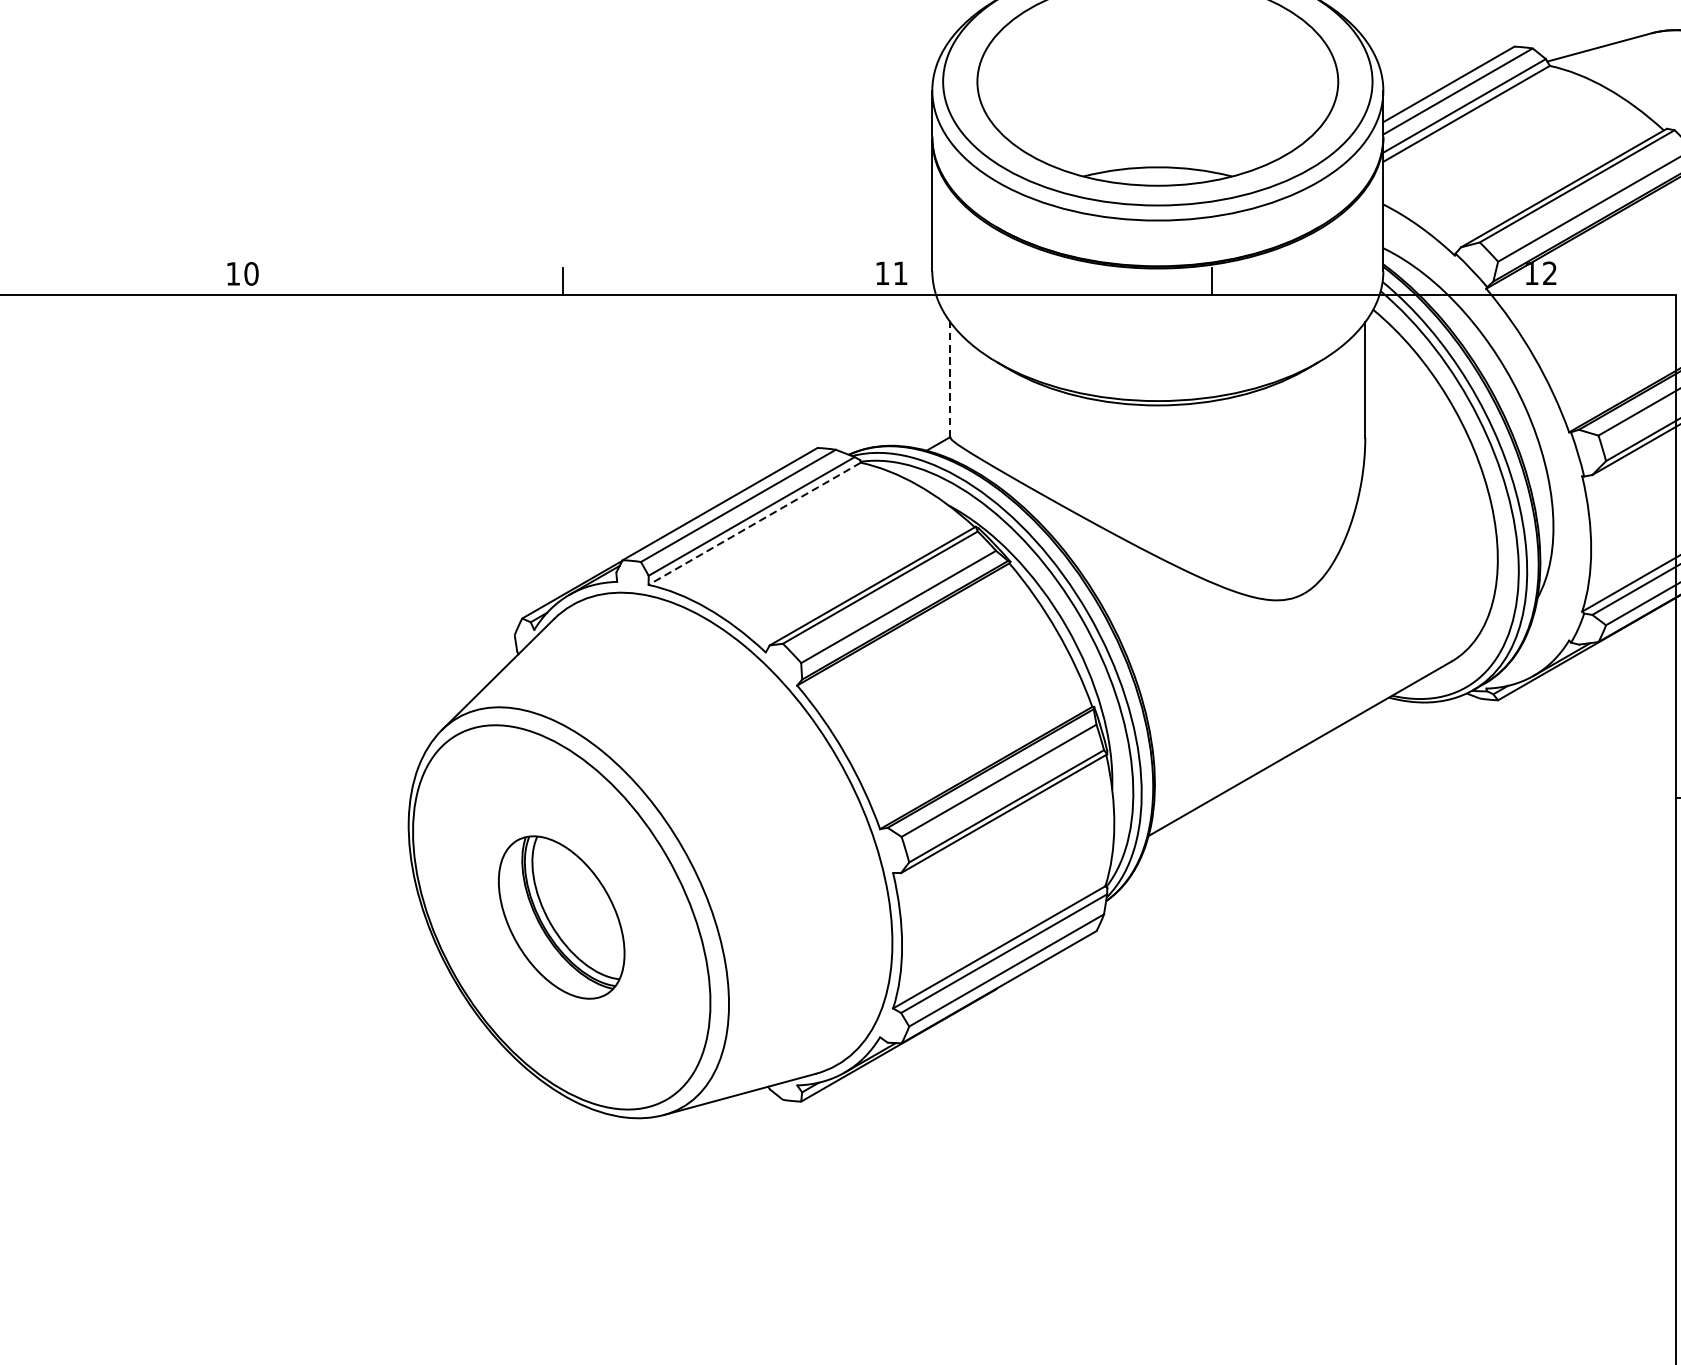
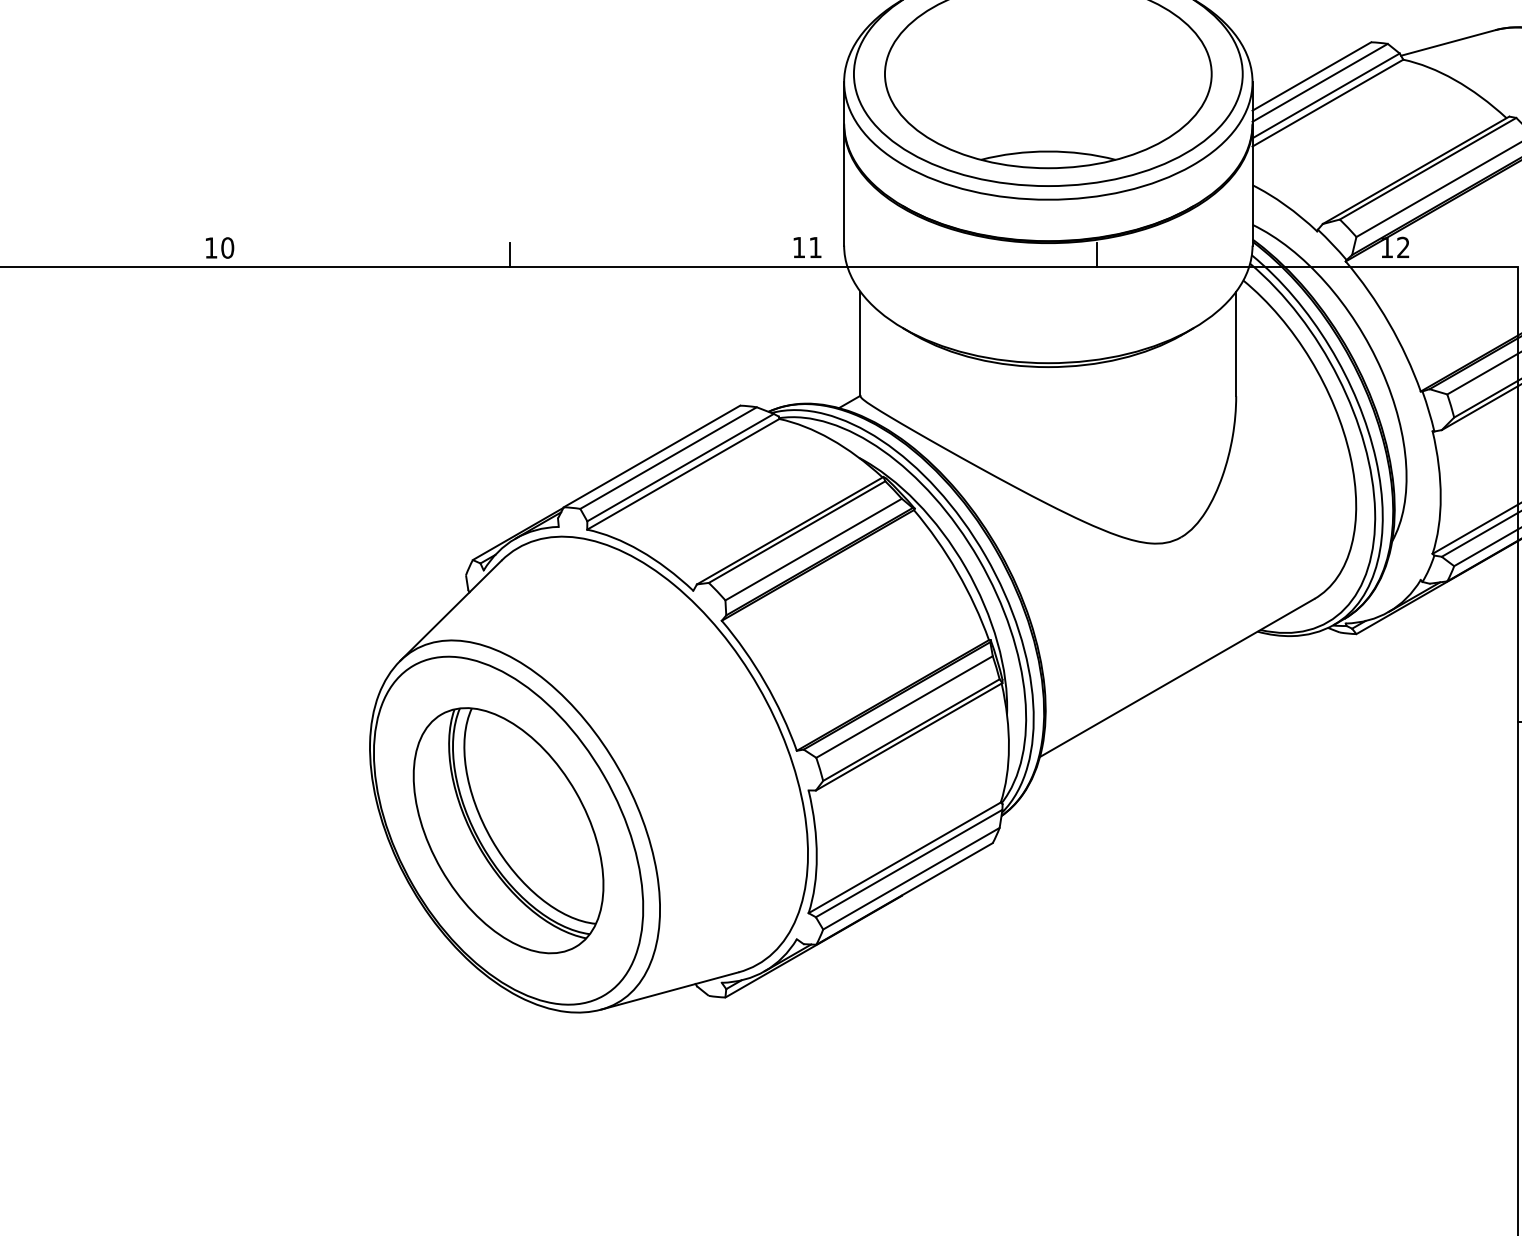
line: (950, 379) -> (860, 343), dashed -> solid
line: (754, 524) -> (683, 474), dashed -> solid
part: (561, 917) -> (508, 830), size x1.67

